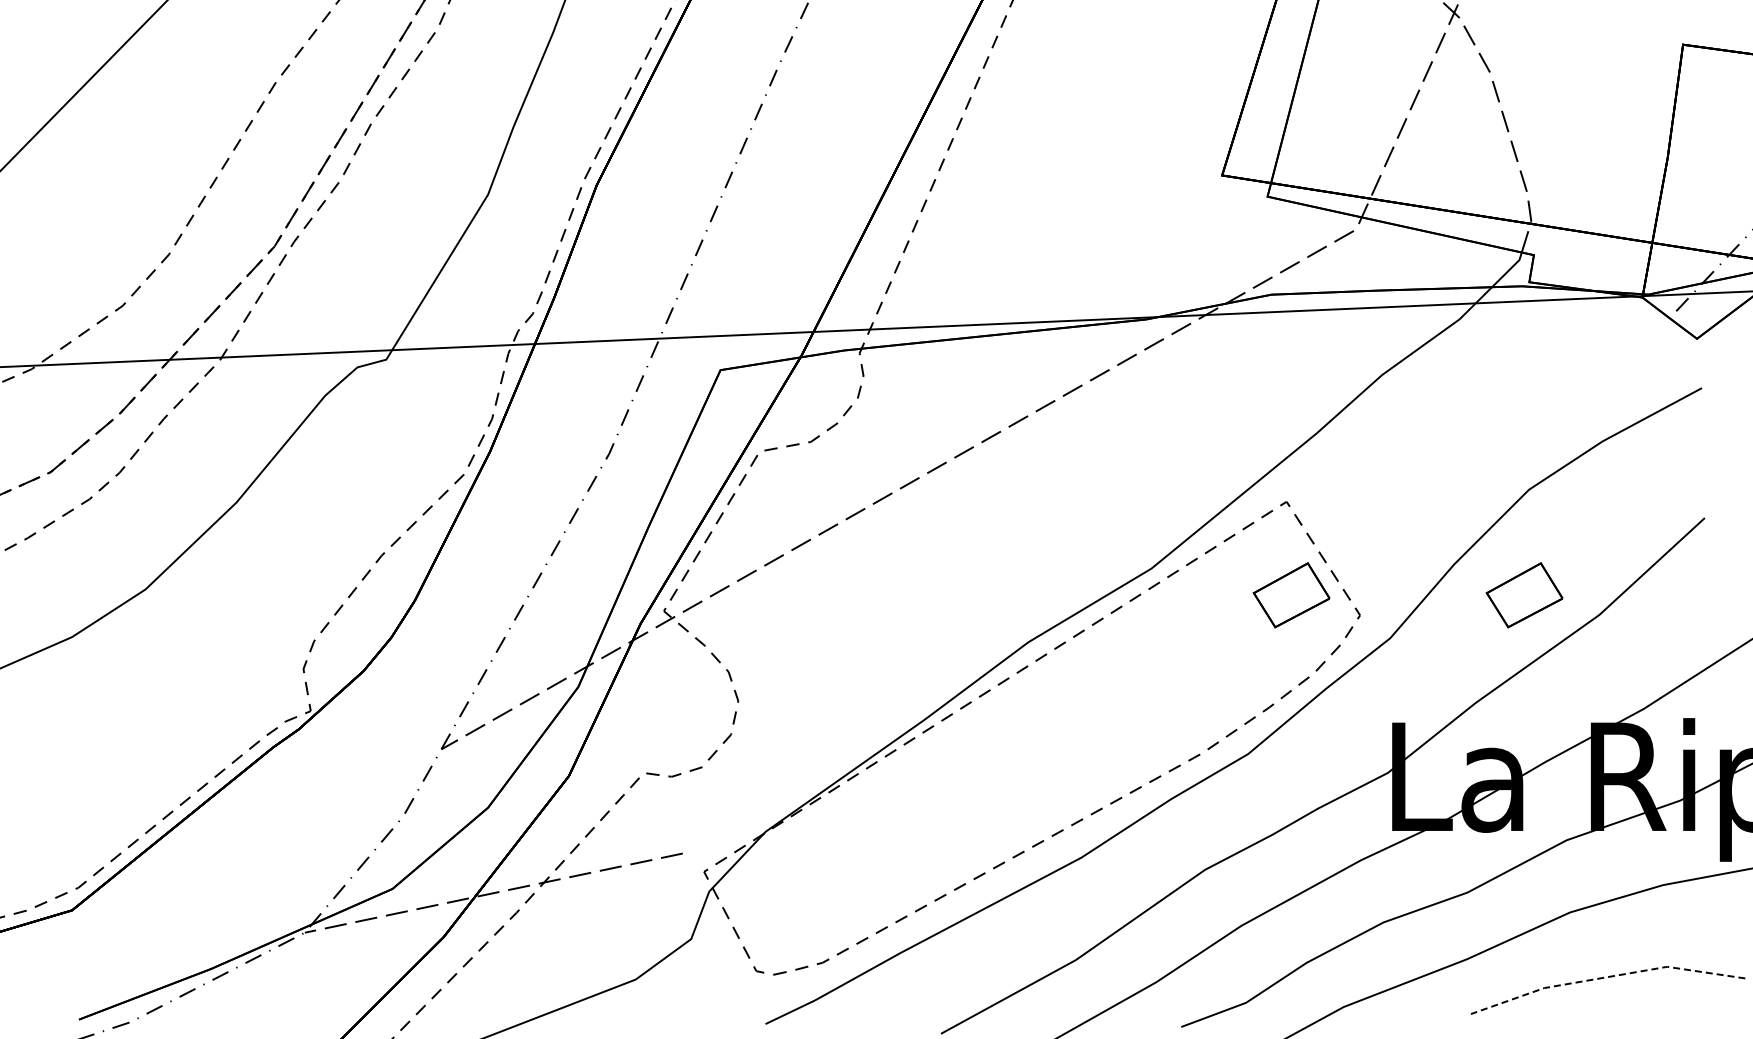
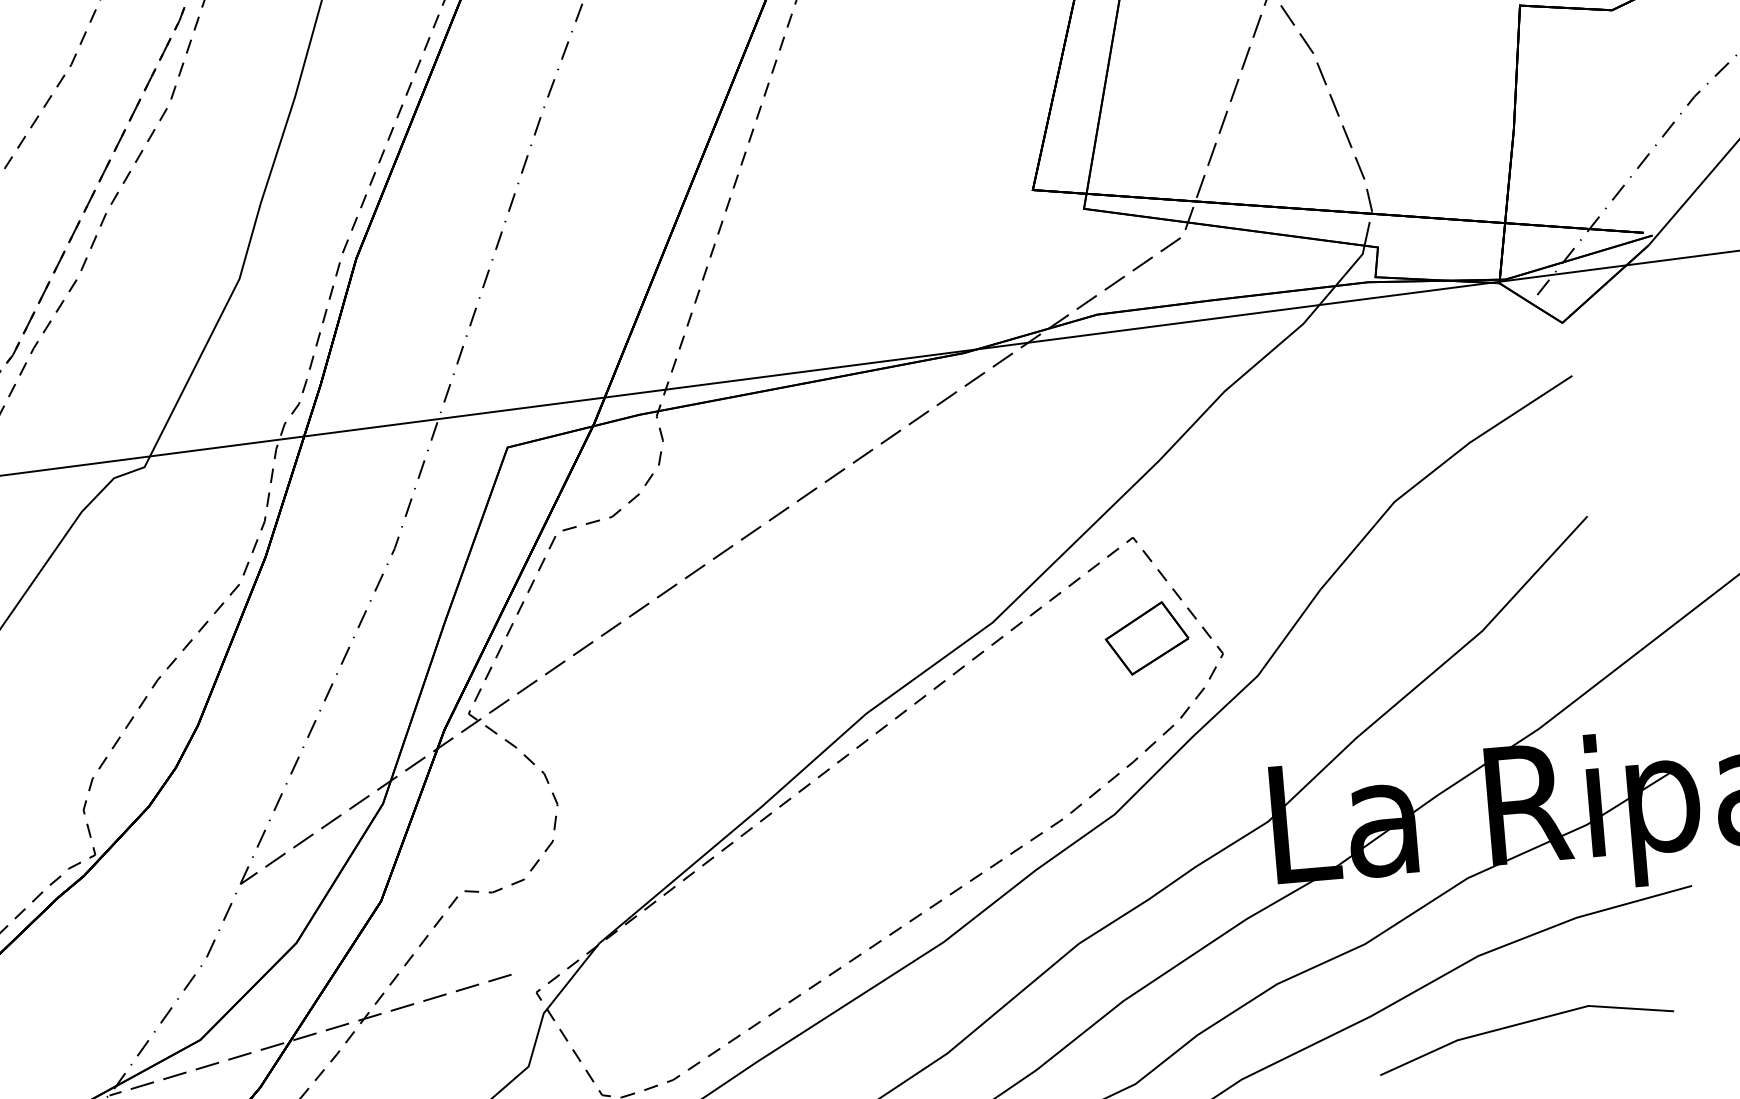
part: (1524, 595) -> (1399, 616), removed
line: (1606, 977) -> (1523, 1023), dashed -> solid

